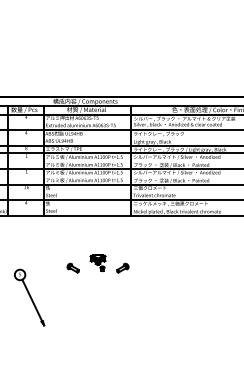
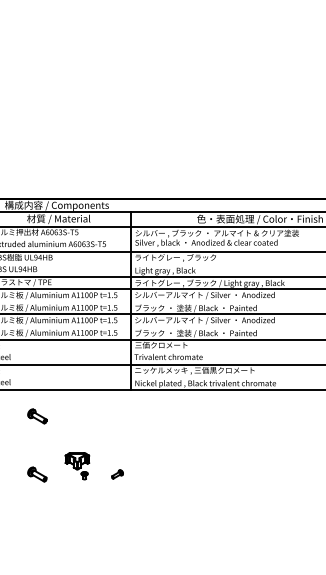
part: (72, 231) -> (36, 415), added
part: (122, 267) -> (116, 473), size x0.6

